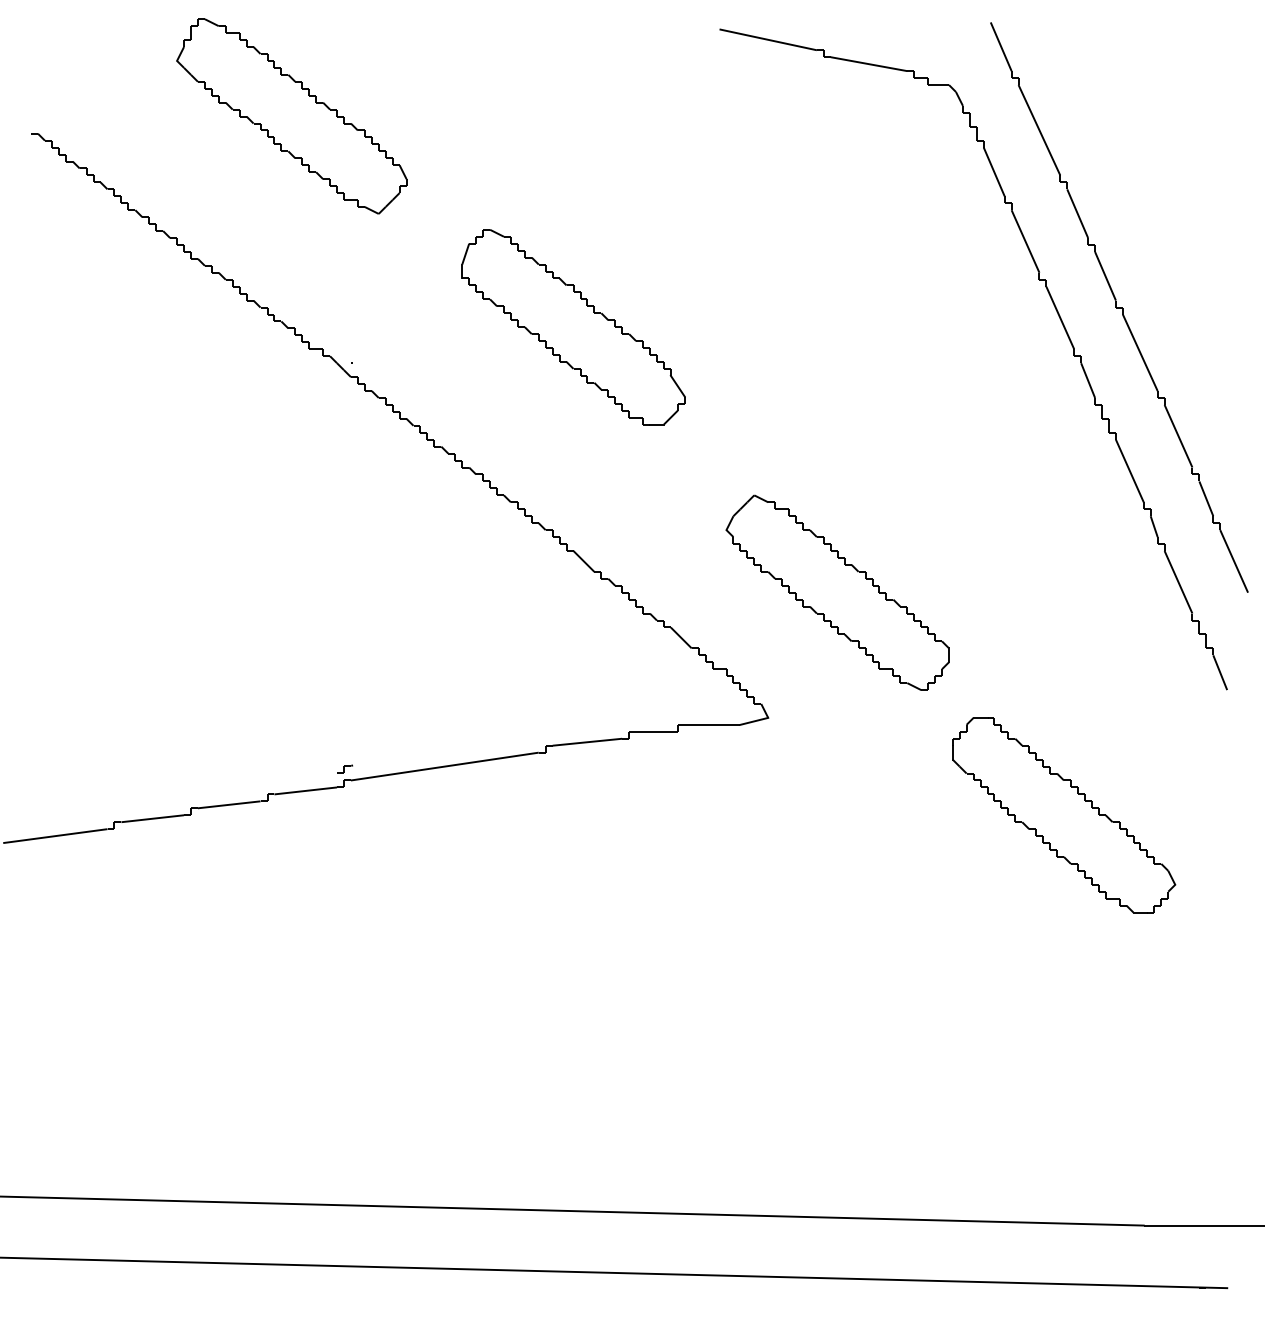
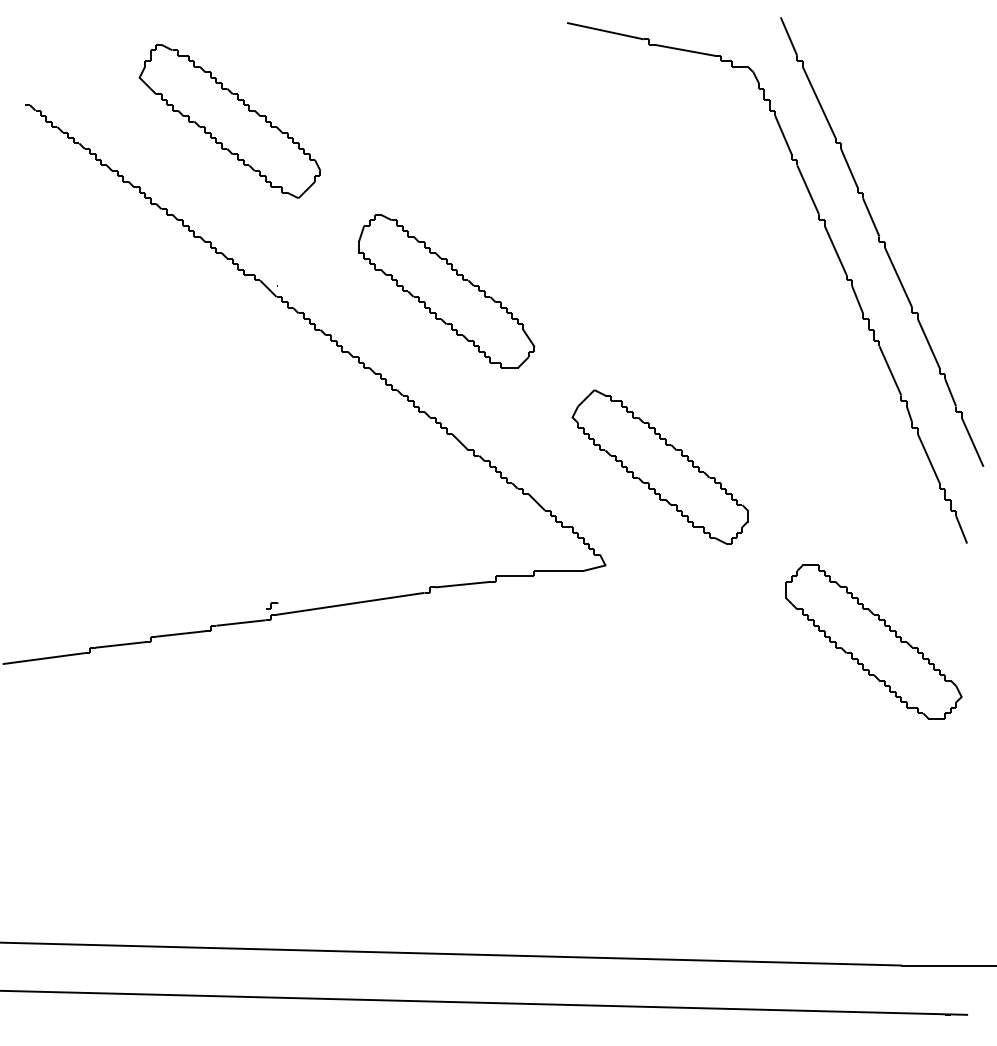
part: (291, 116) -> (229, 121), moved
part: (573, 327) -> (446, 291), moved
part: (1064, 815) -> (874, 642), moved

